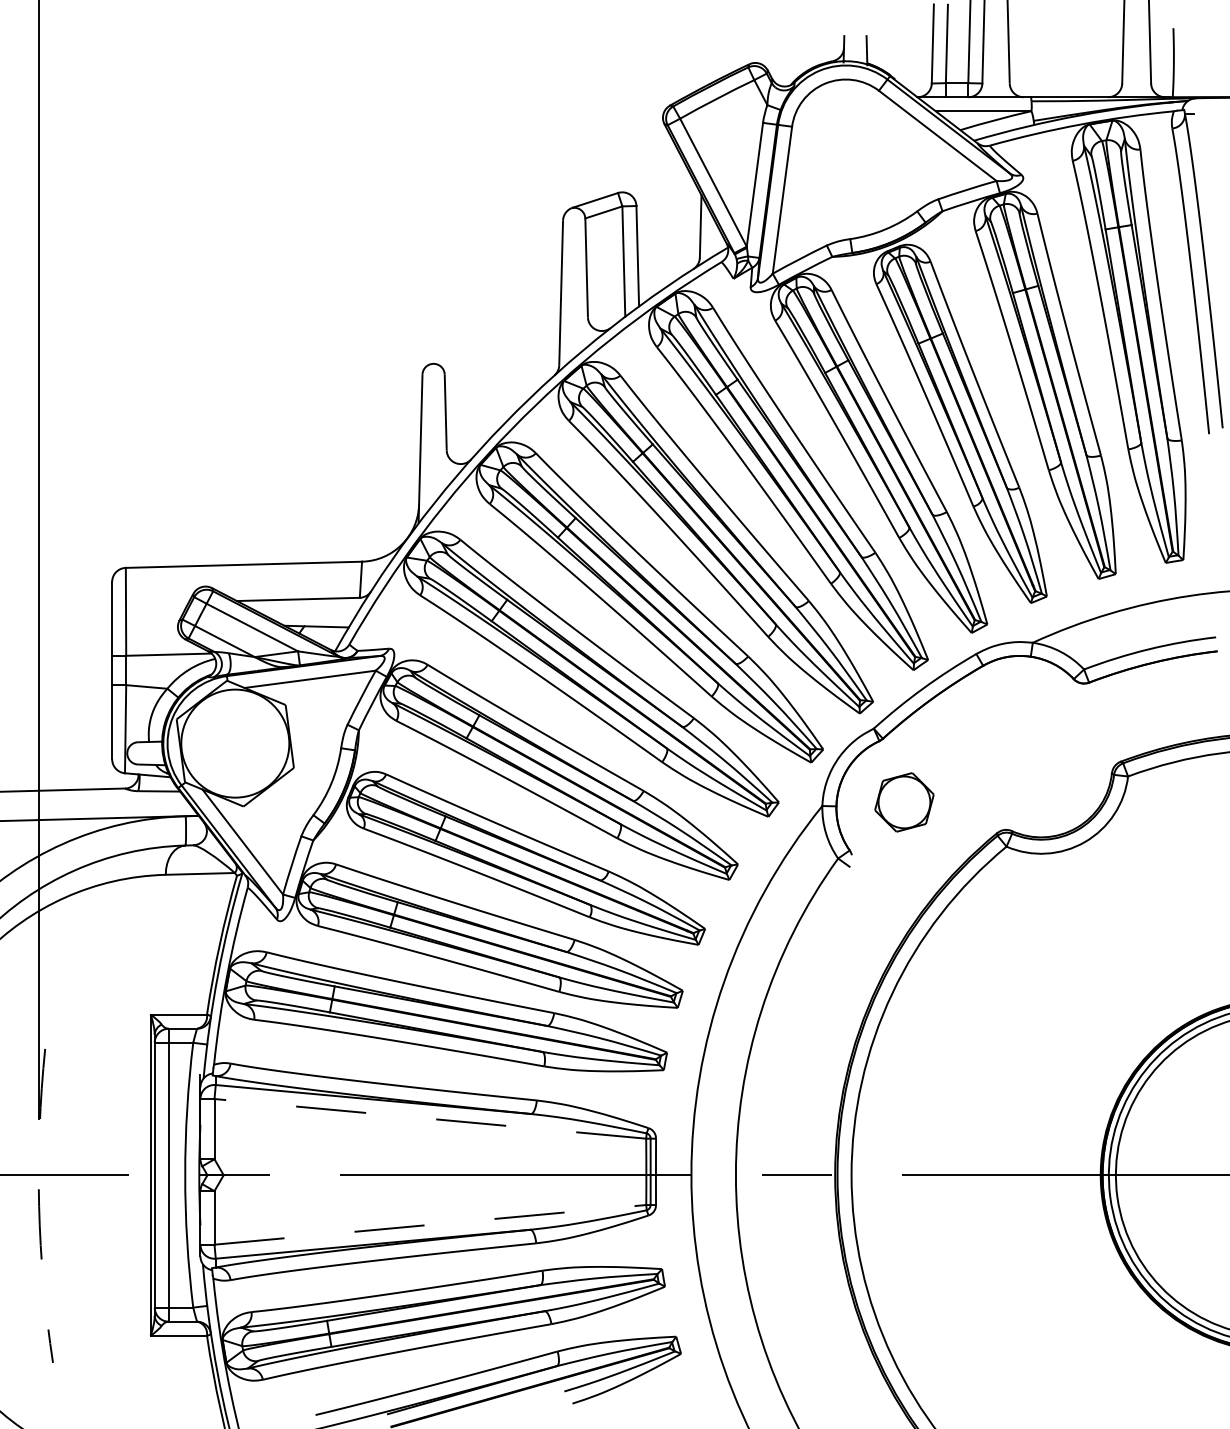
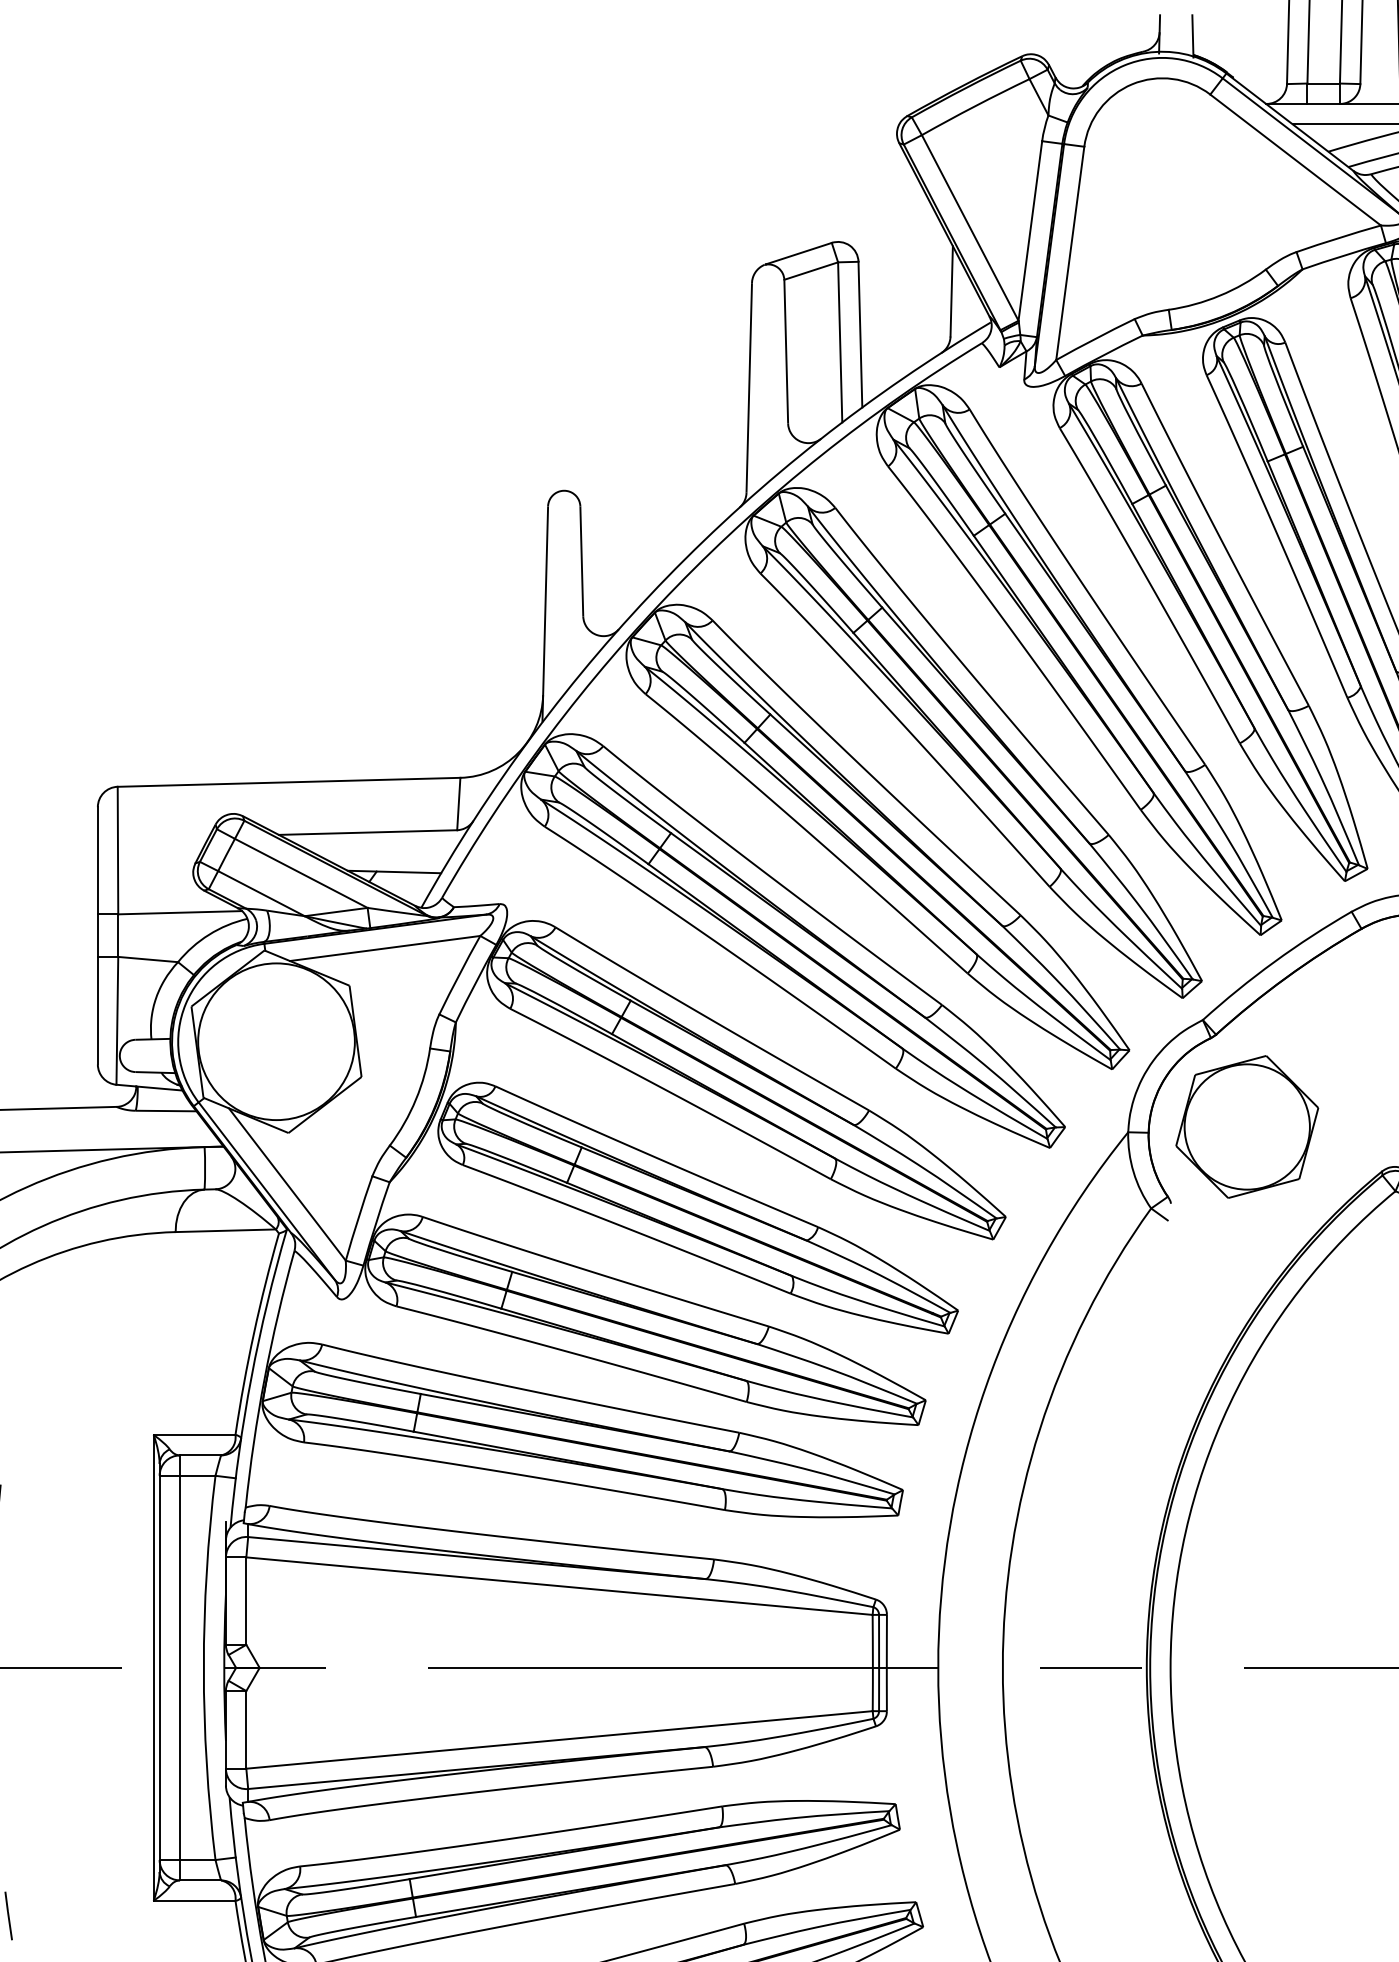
part: (904, 802) -> (1247, 1127), size x1.67
line: (430, 1118) -> (559, 1585), dashed -> solid
line: (430, 1224) -> (559, 1739), dashed -> solid

